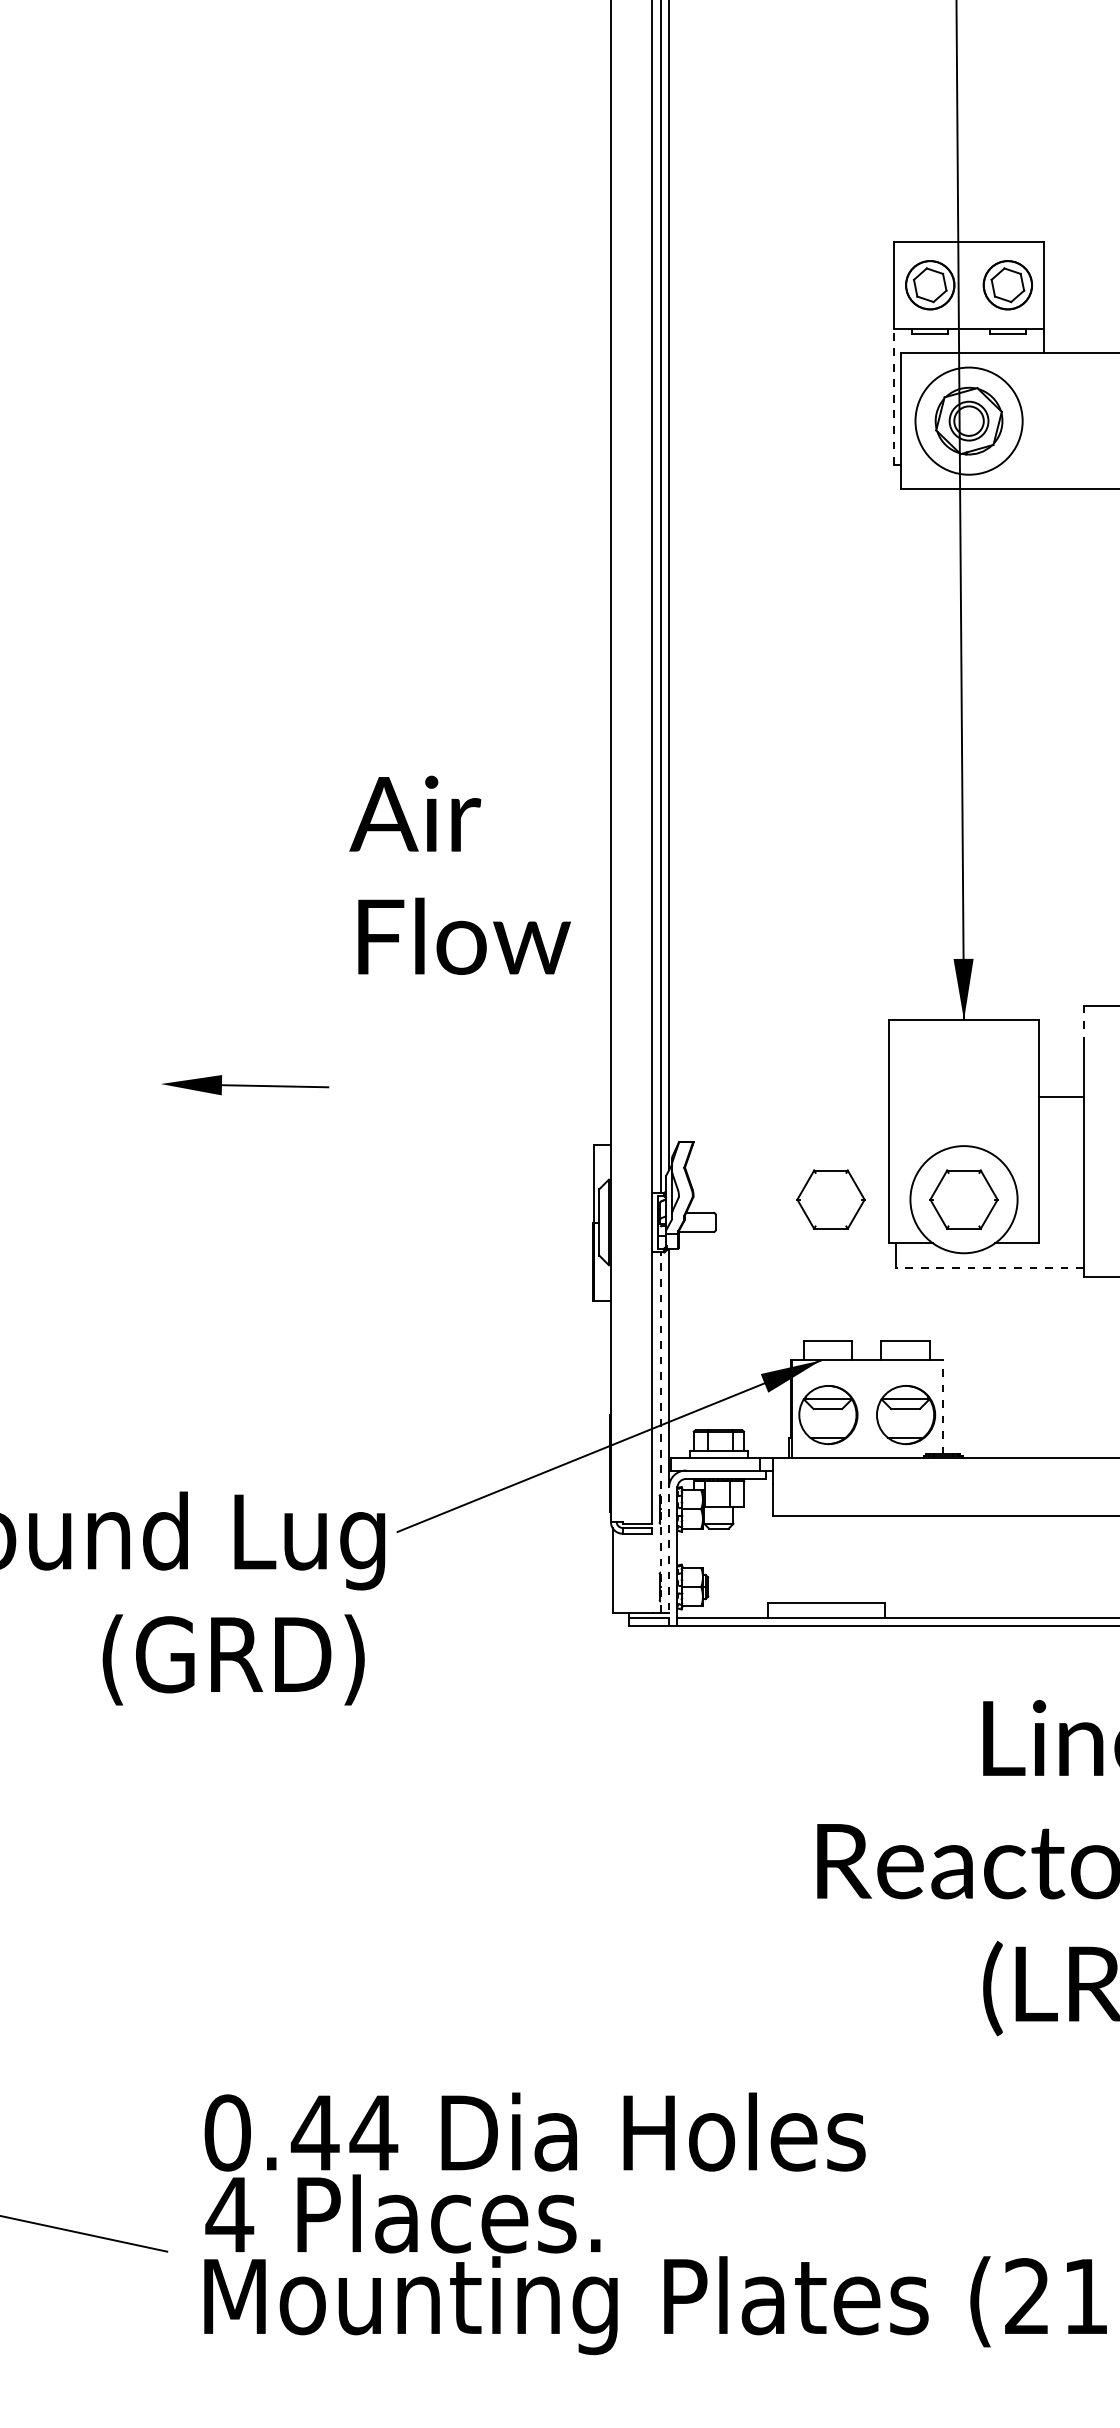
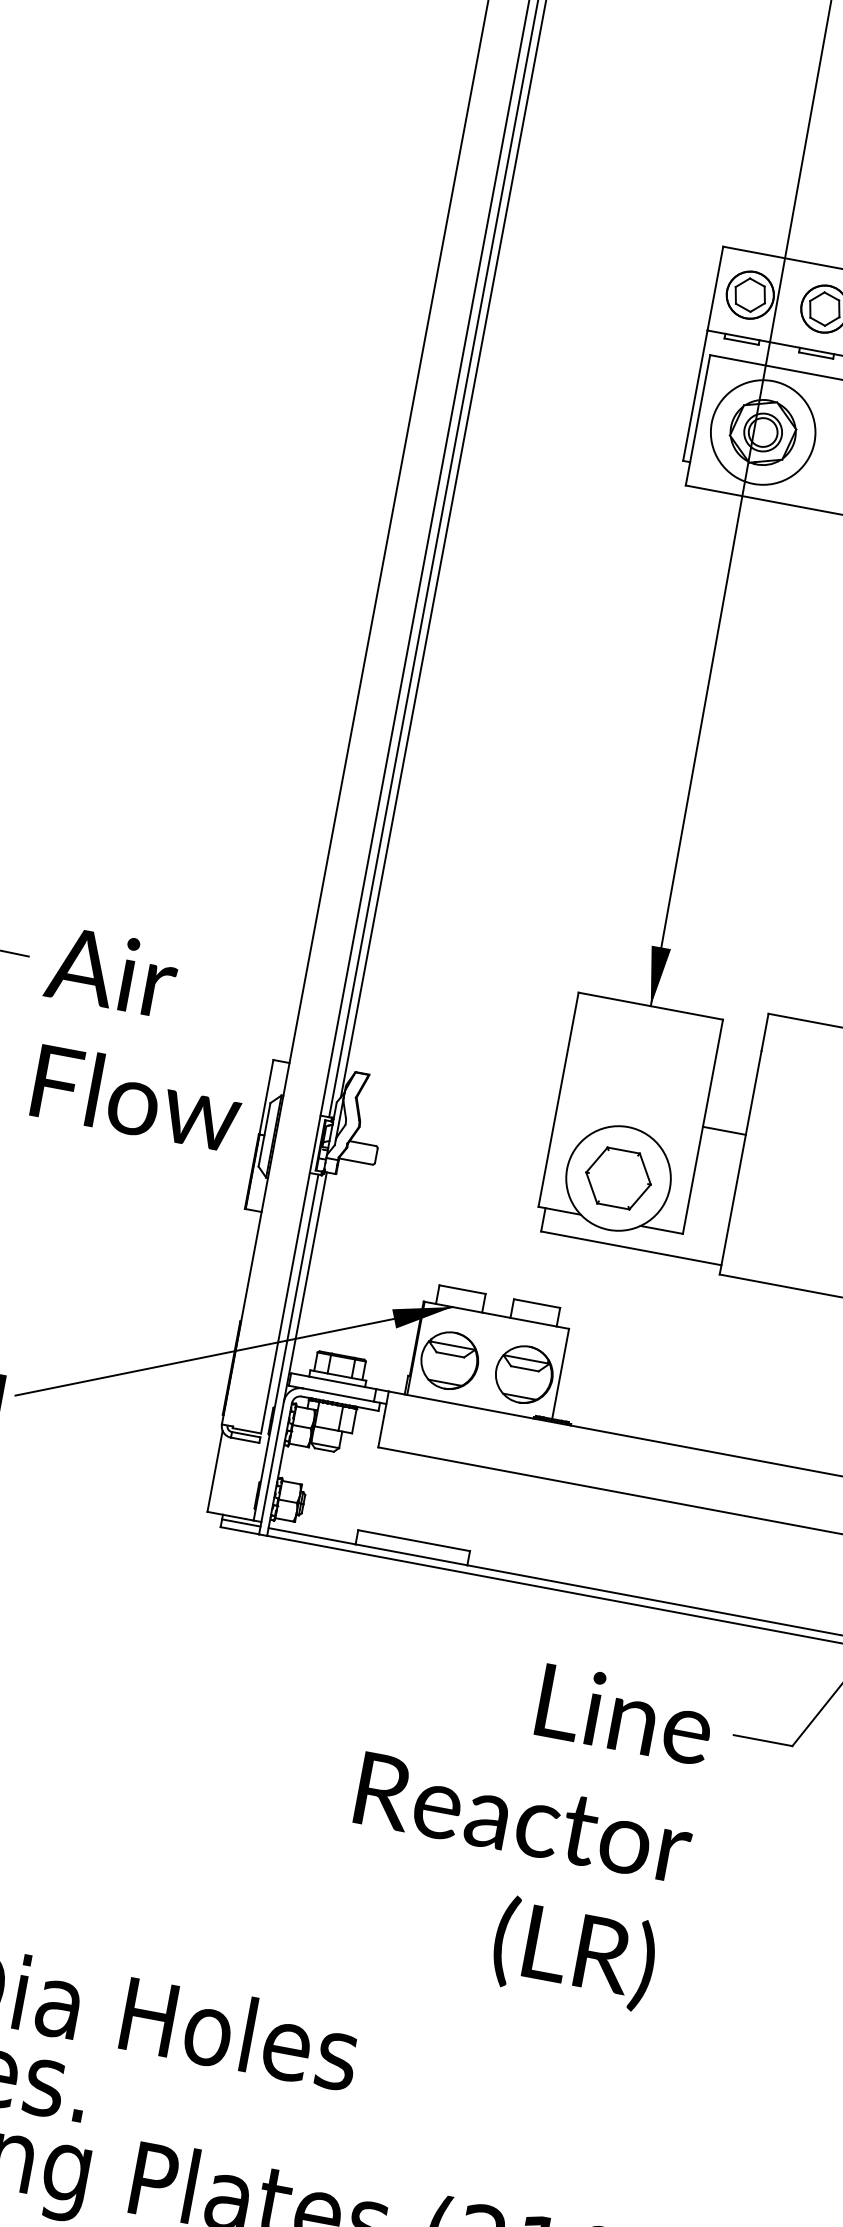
line: (893, 396) -> (695, 395), dashed -> solid
text: (459, 874) -> (143, 1037), moved
line: (1084, 1024) -> (765, 1032), dashed -> solid
line: (1061, 1096) -> (724, 1130), moved
part: (830, 1199) -> (490, 1154), removed
line: (990, 1267) -> (631, 1248), dashed -> solid
line: (942, 1407) -> (560, 1374), dashed -> solid
line: (661, 1432) -> (286, 1347), dashed -> solid
line: (669, 1556) -> (271, 1467), dashed -> solid

